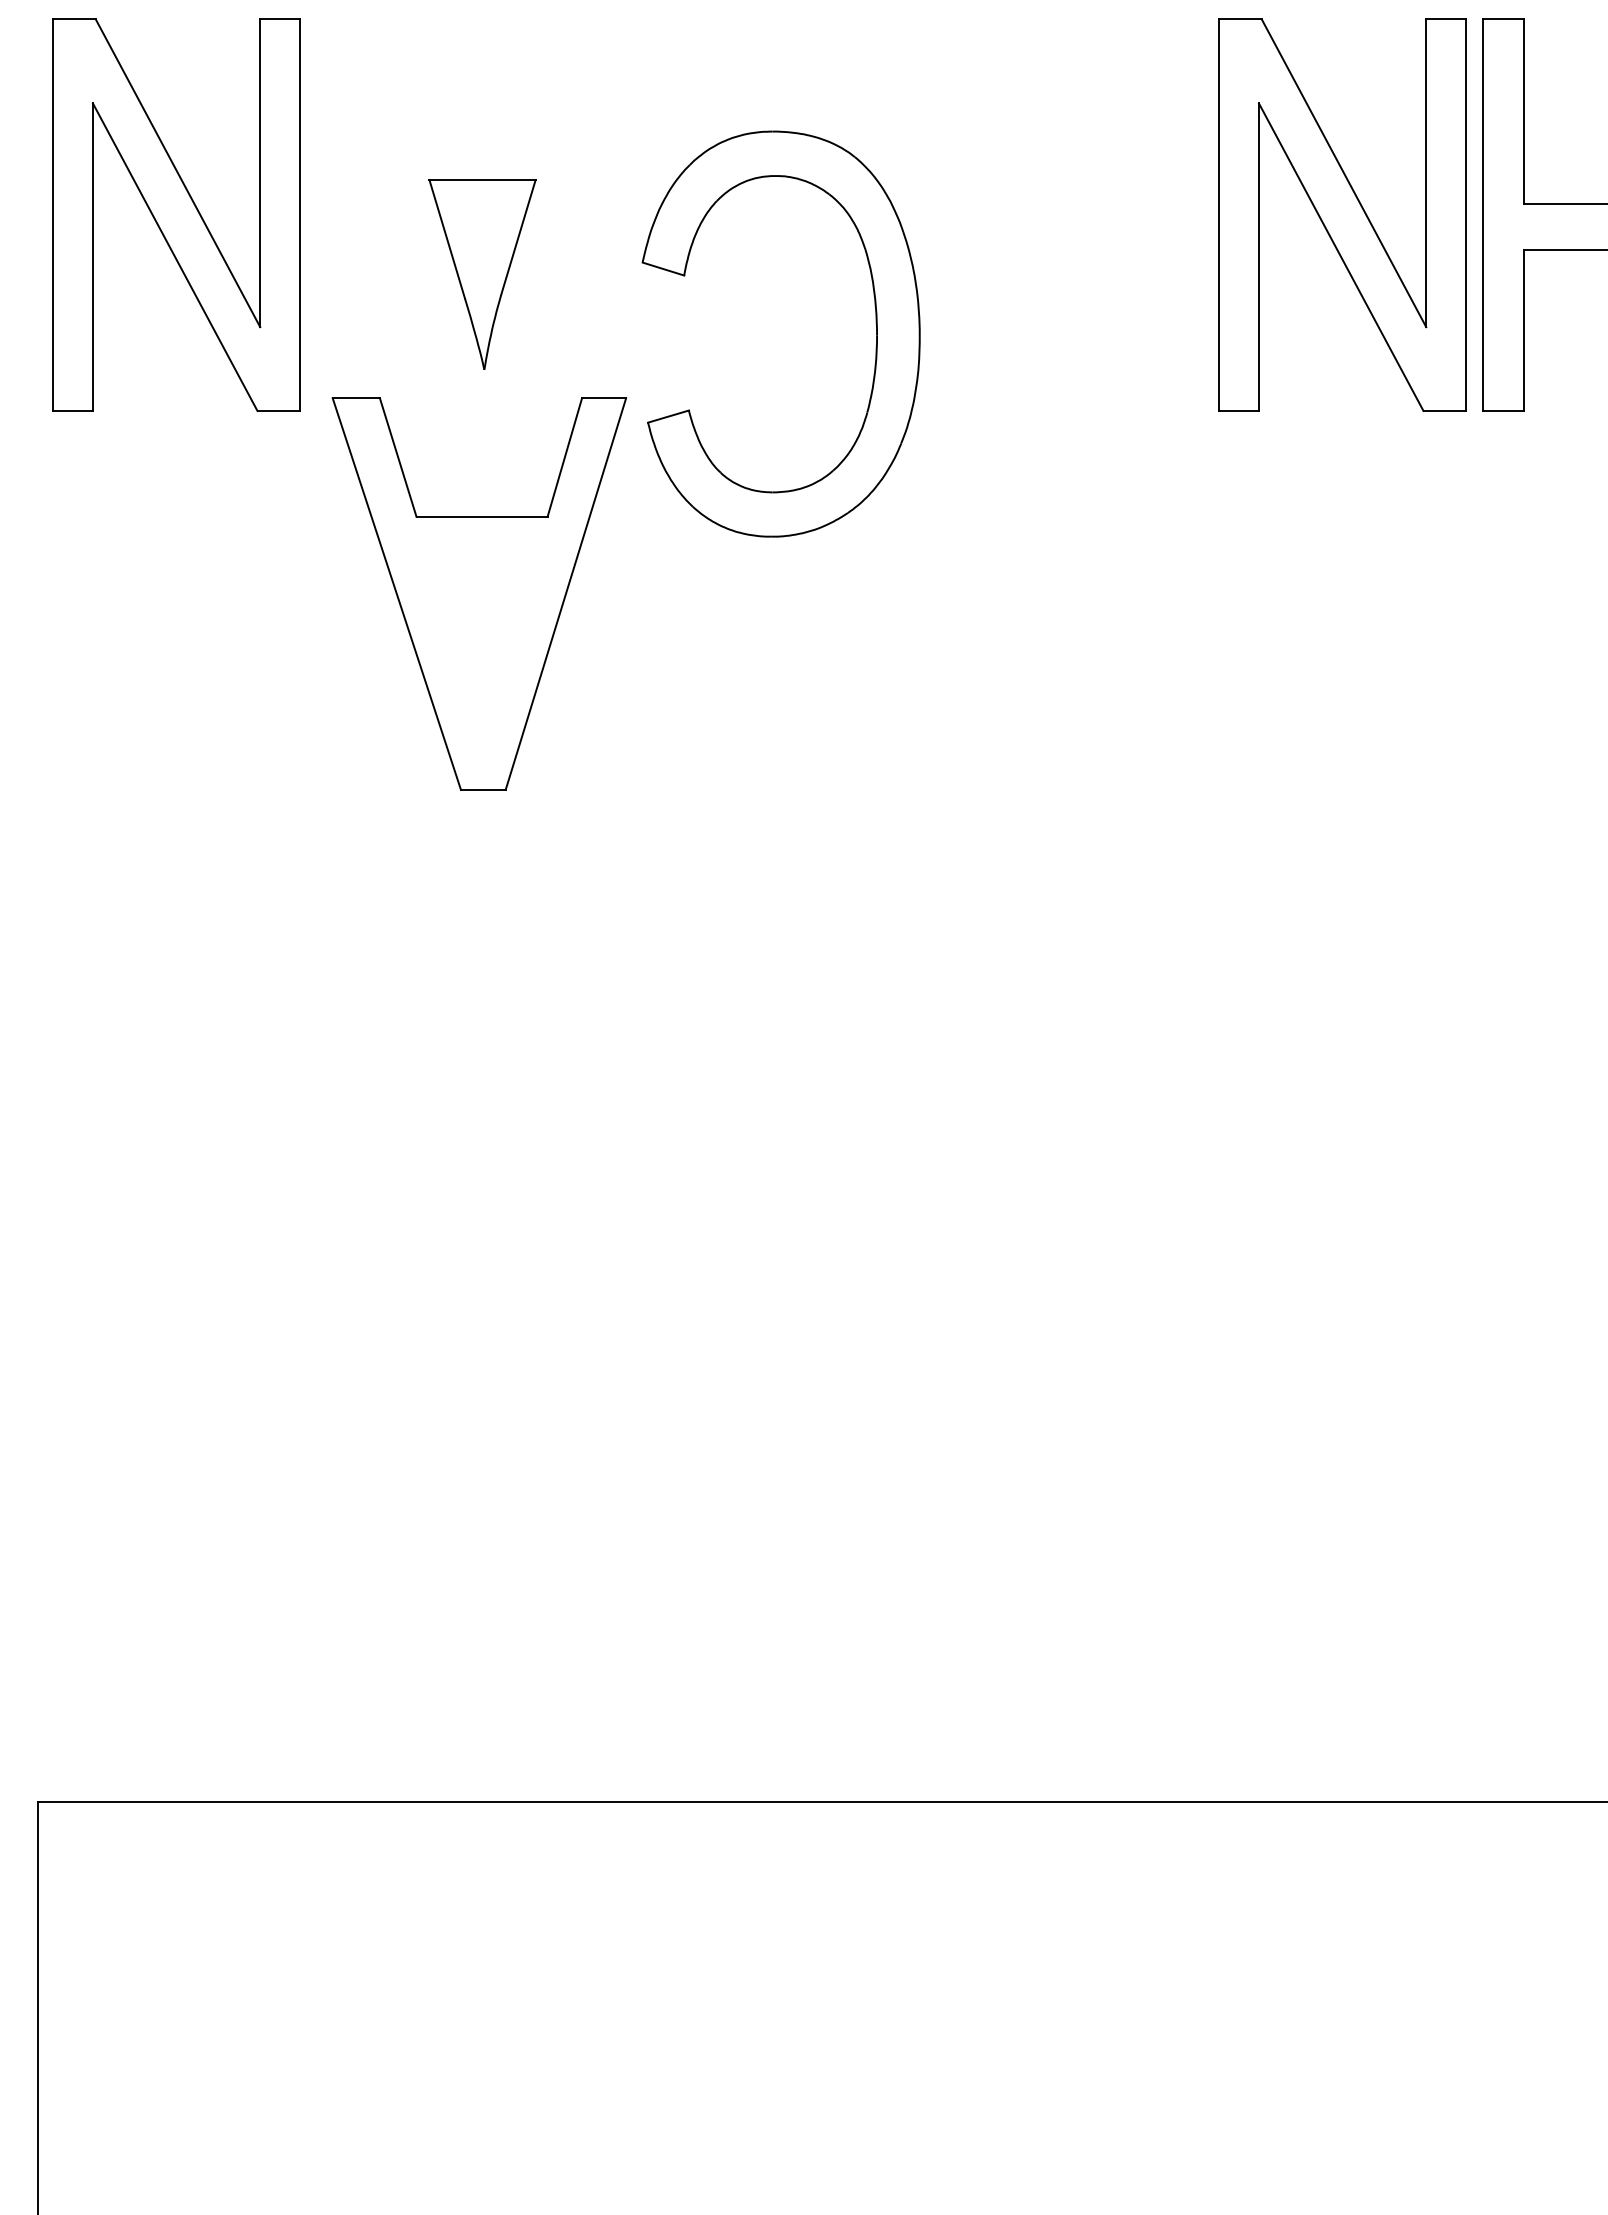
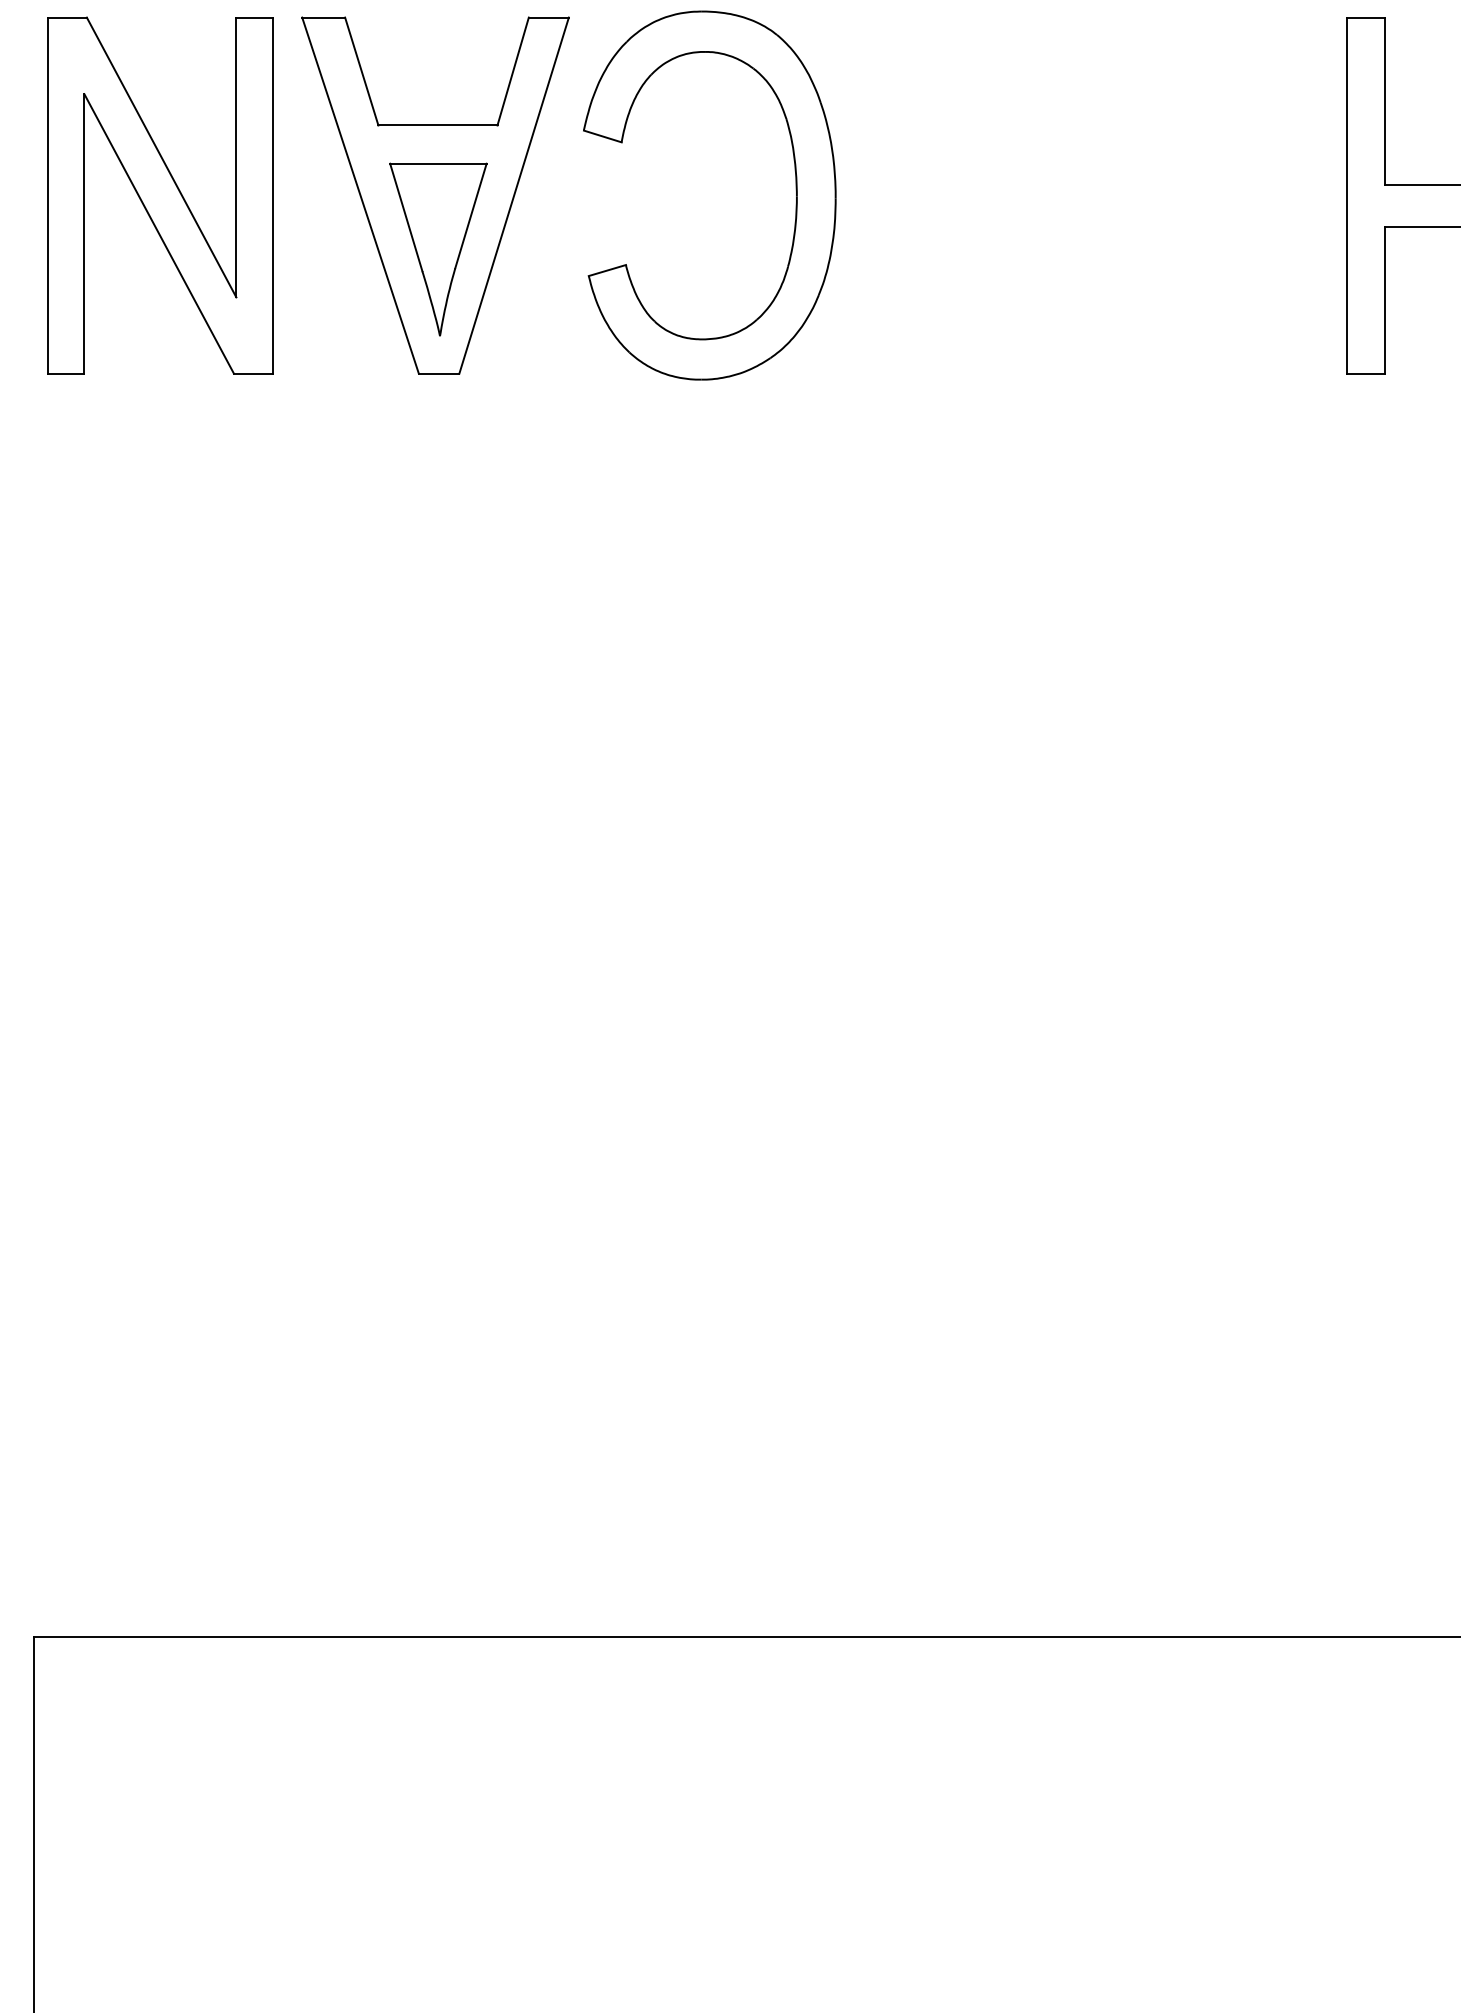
part: (1342, 214) -> (1219, 195), removed
part: (875, 323) -> (795, 185), moved
part: (479, 593) -> (435, 195), moved

